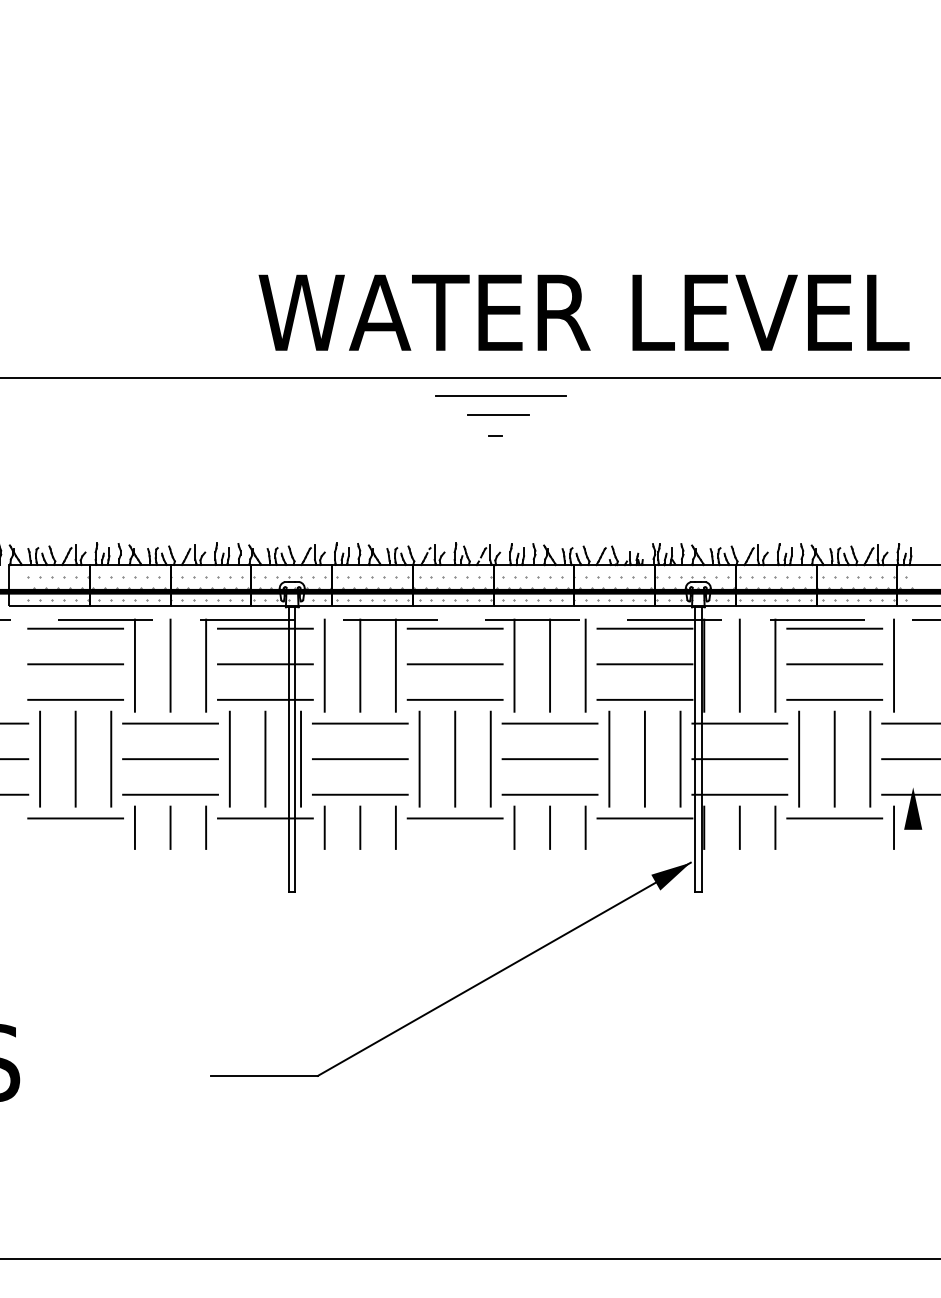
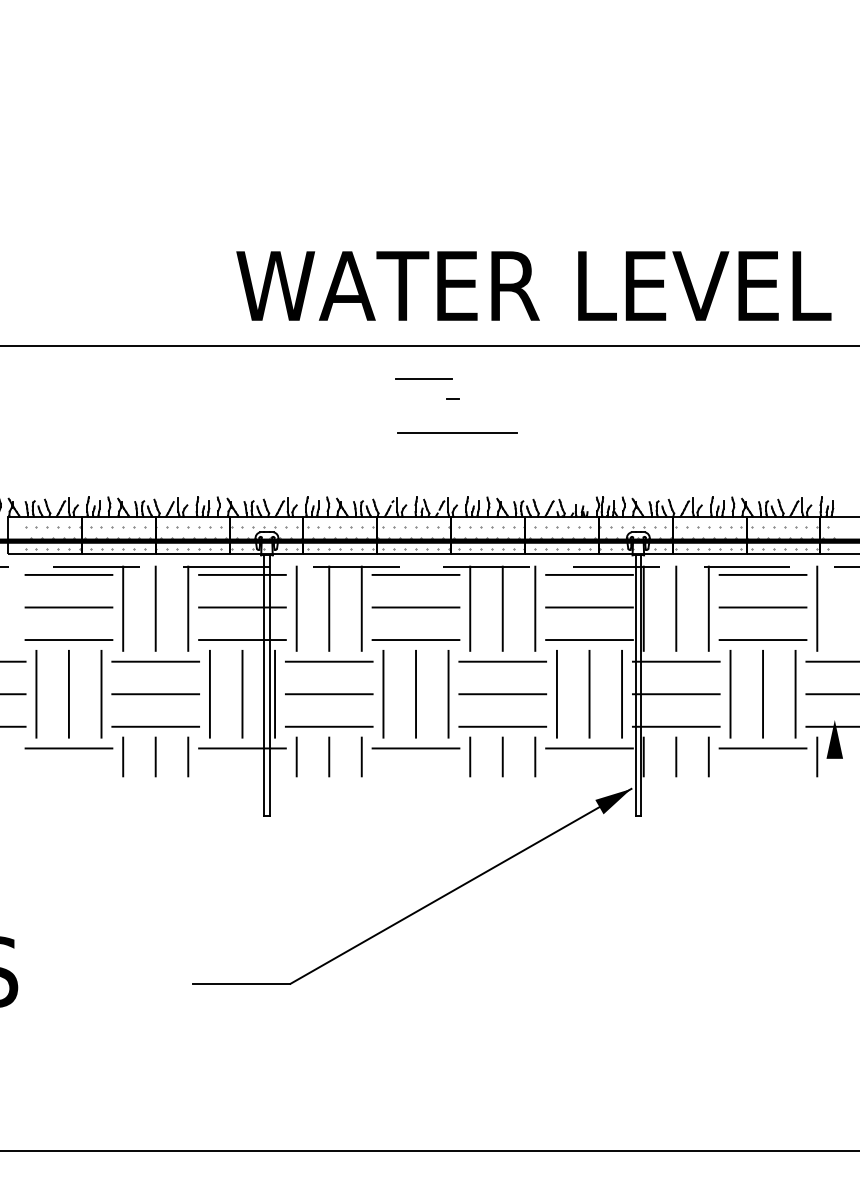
line: (500, 395) -> (457, 433), moved
line: (498, 414) -> (423, 378), moved

